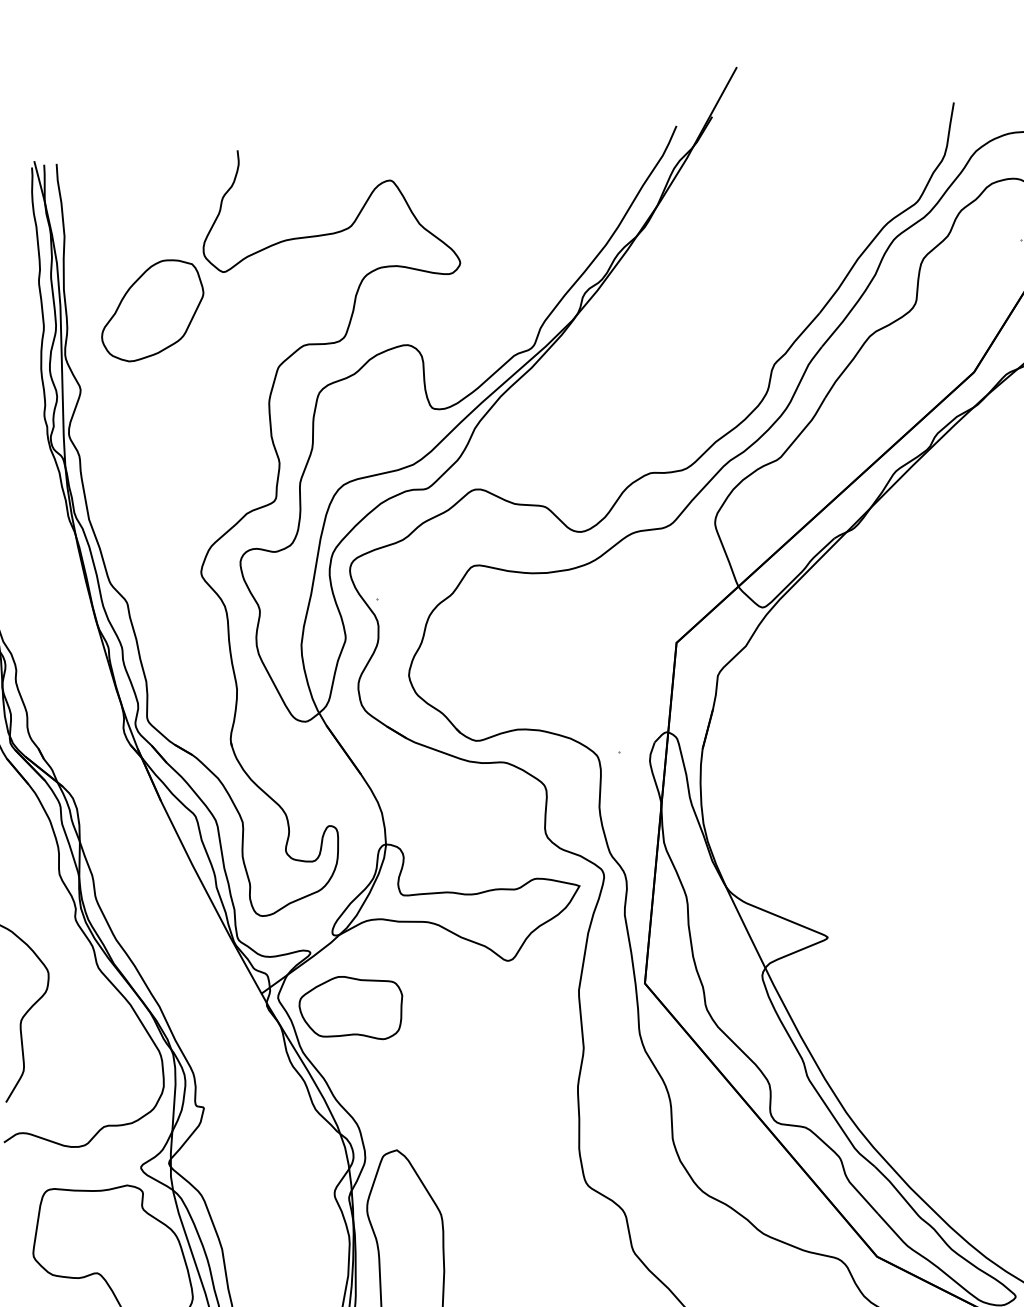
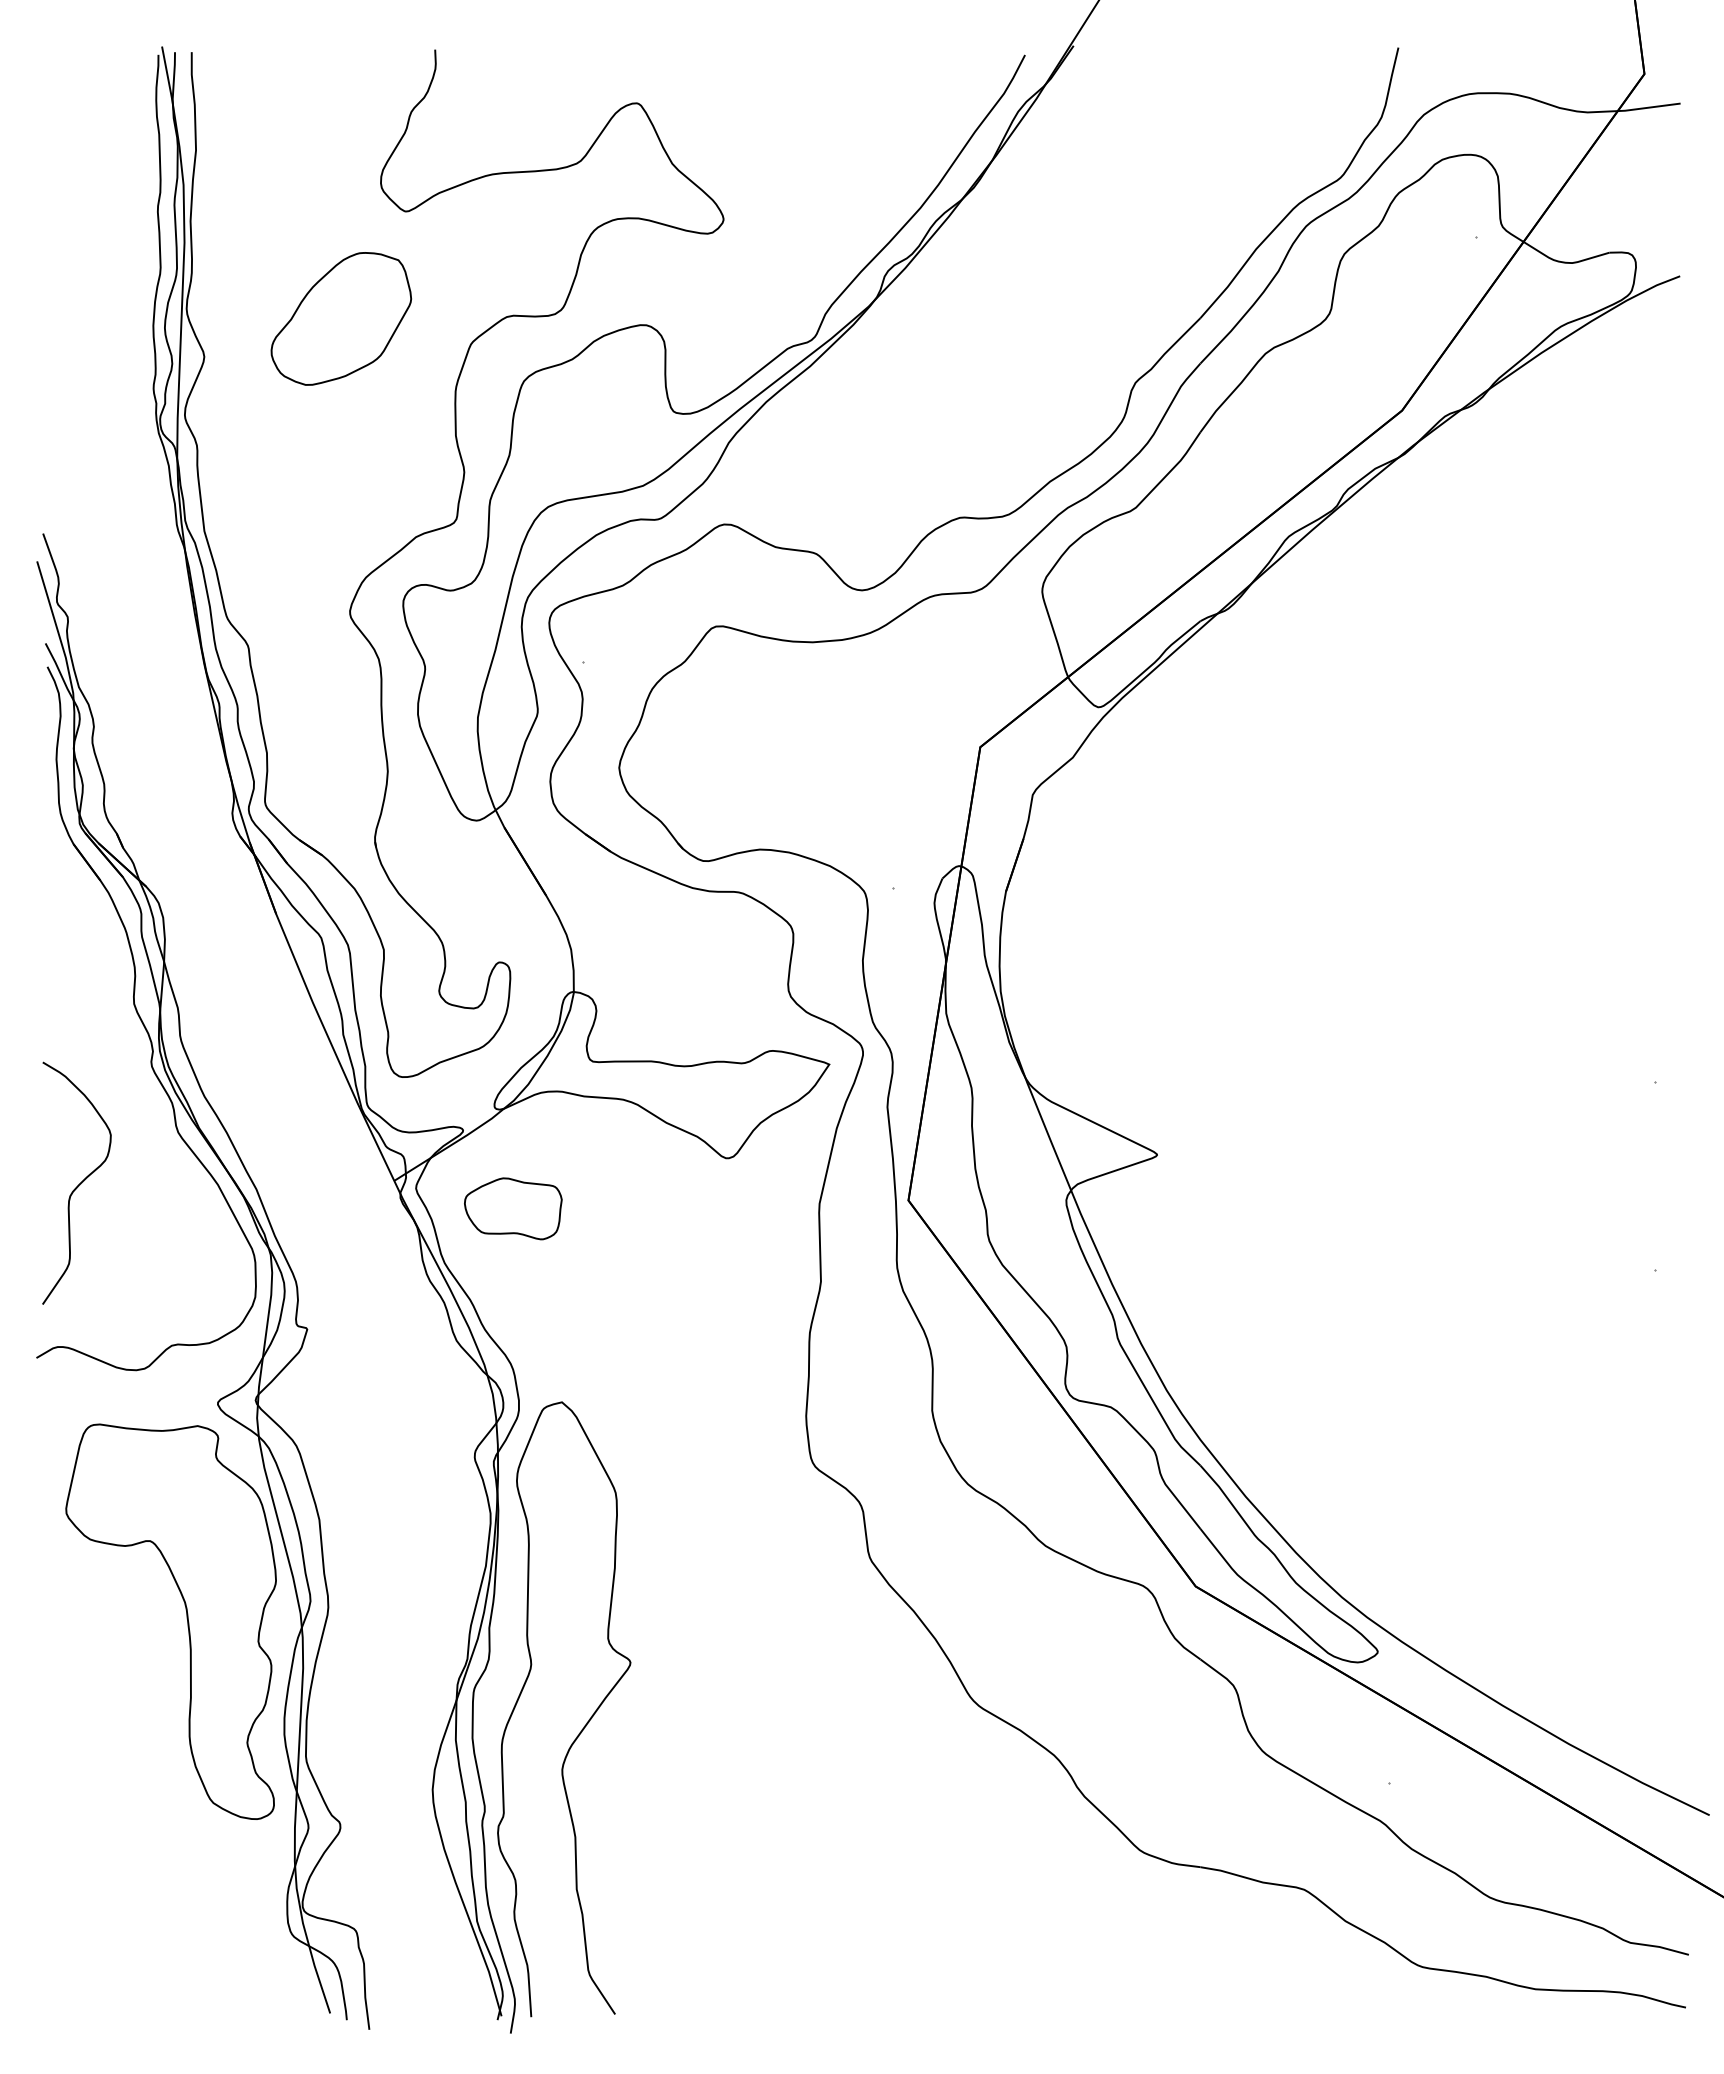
part: (152, 310) -> (341, 318), moved
part: (351, 1008) -> (513, 1208), size x0.7

